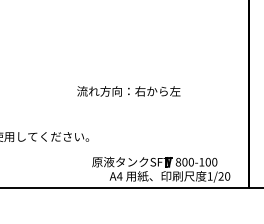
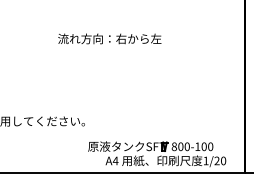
text: (128, 91) -> (109, 39), moved

